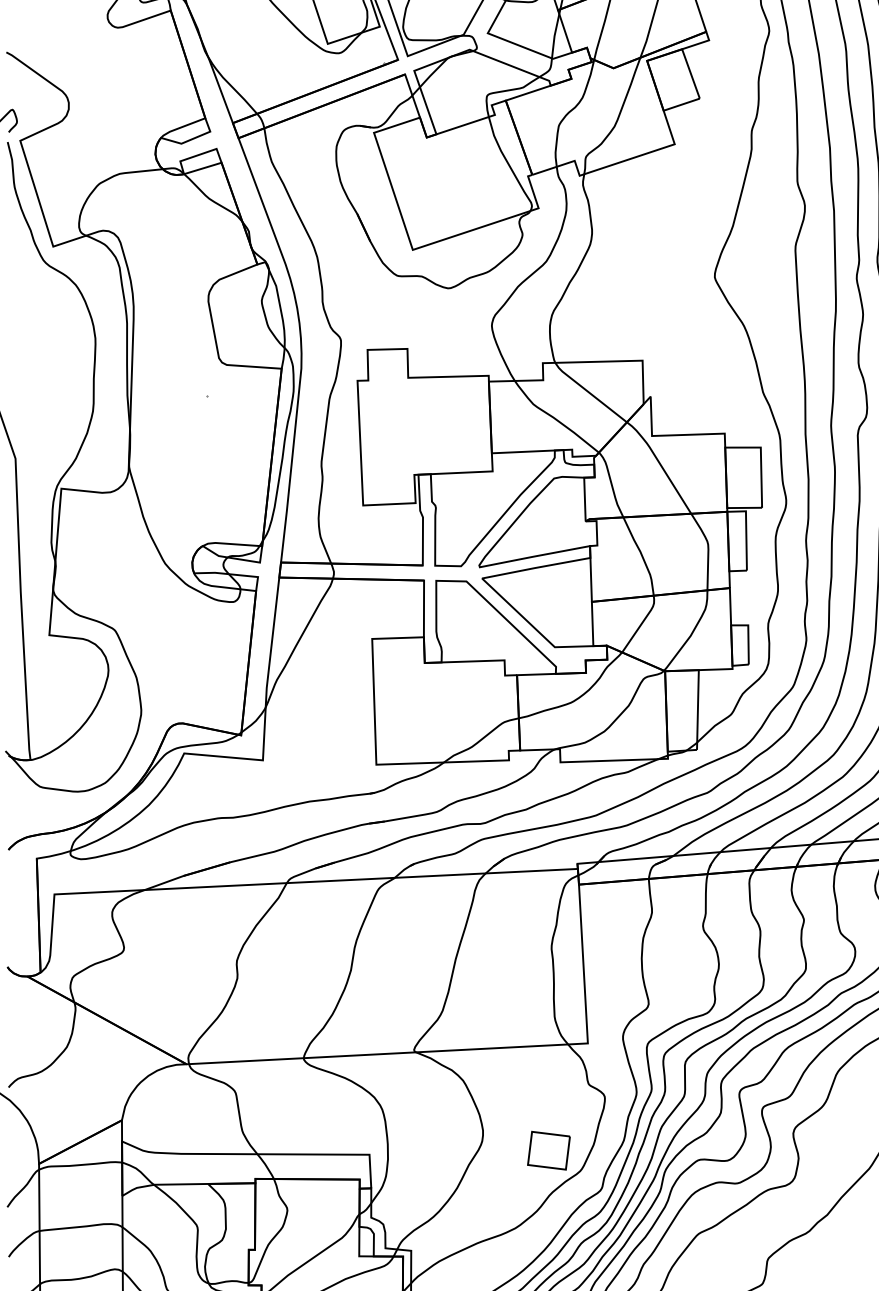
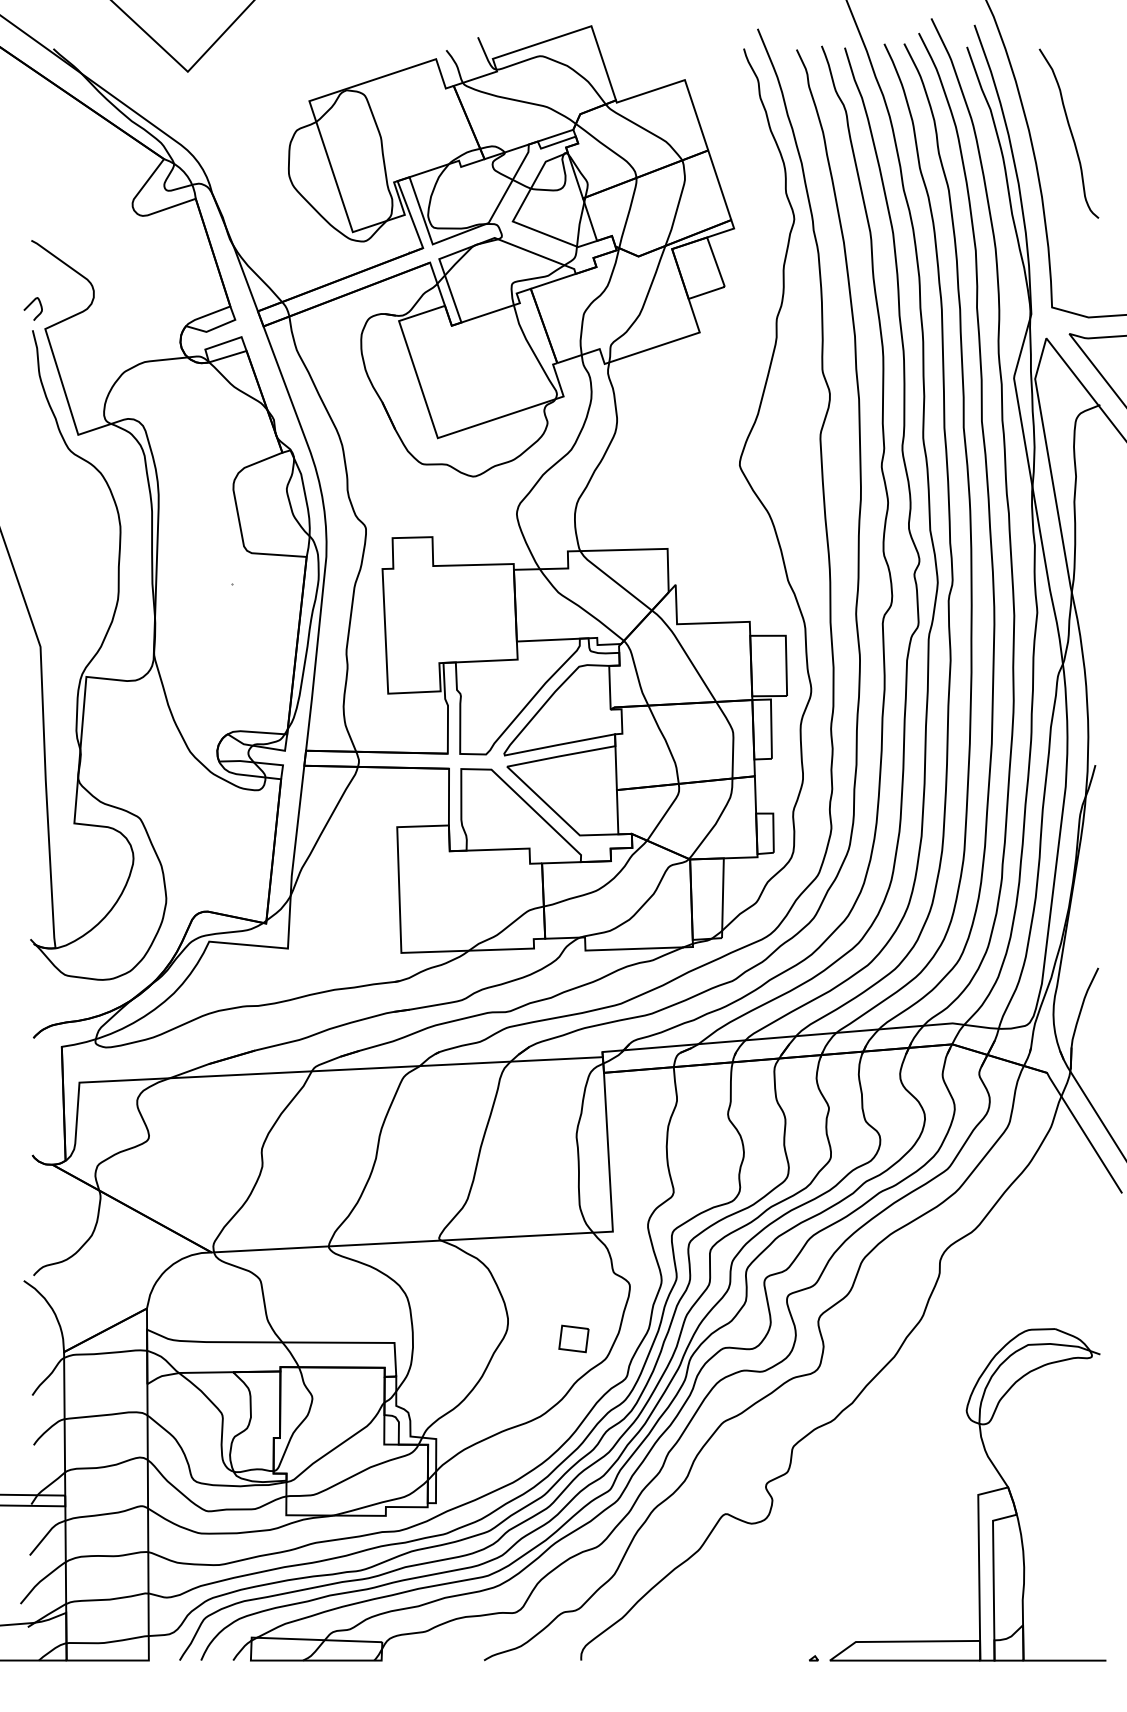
part: (548, 1150) -> (573, 1338), size x0.7

